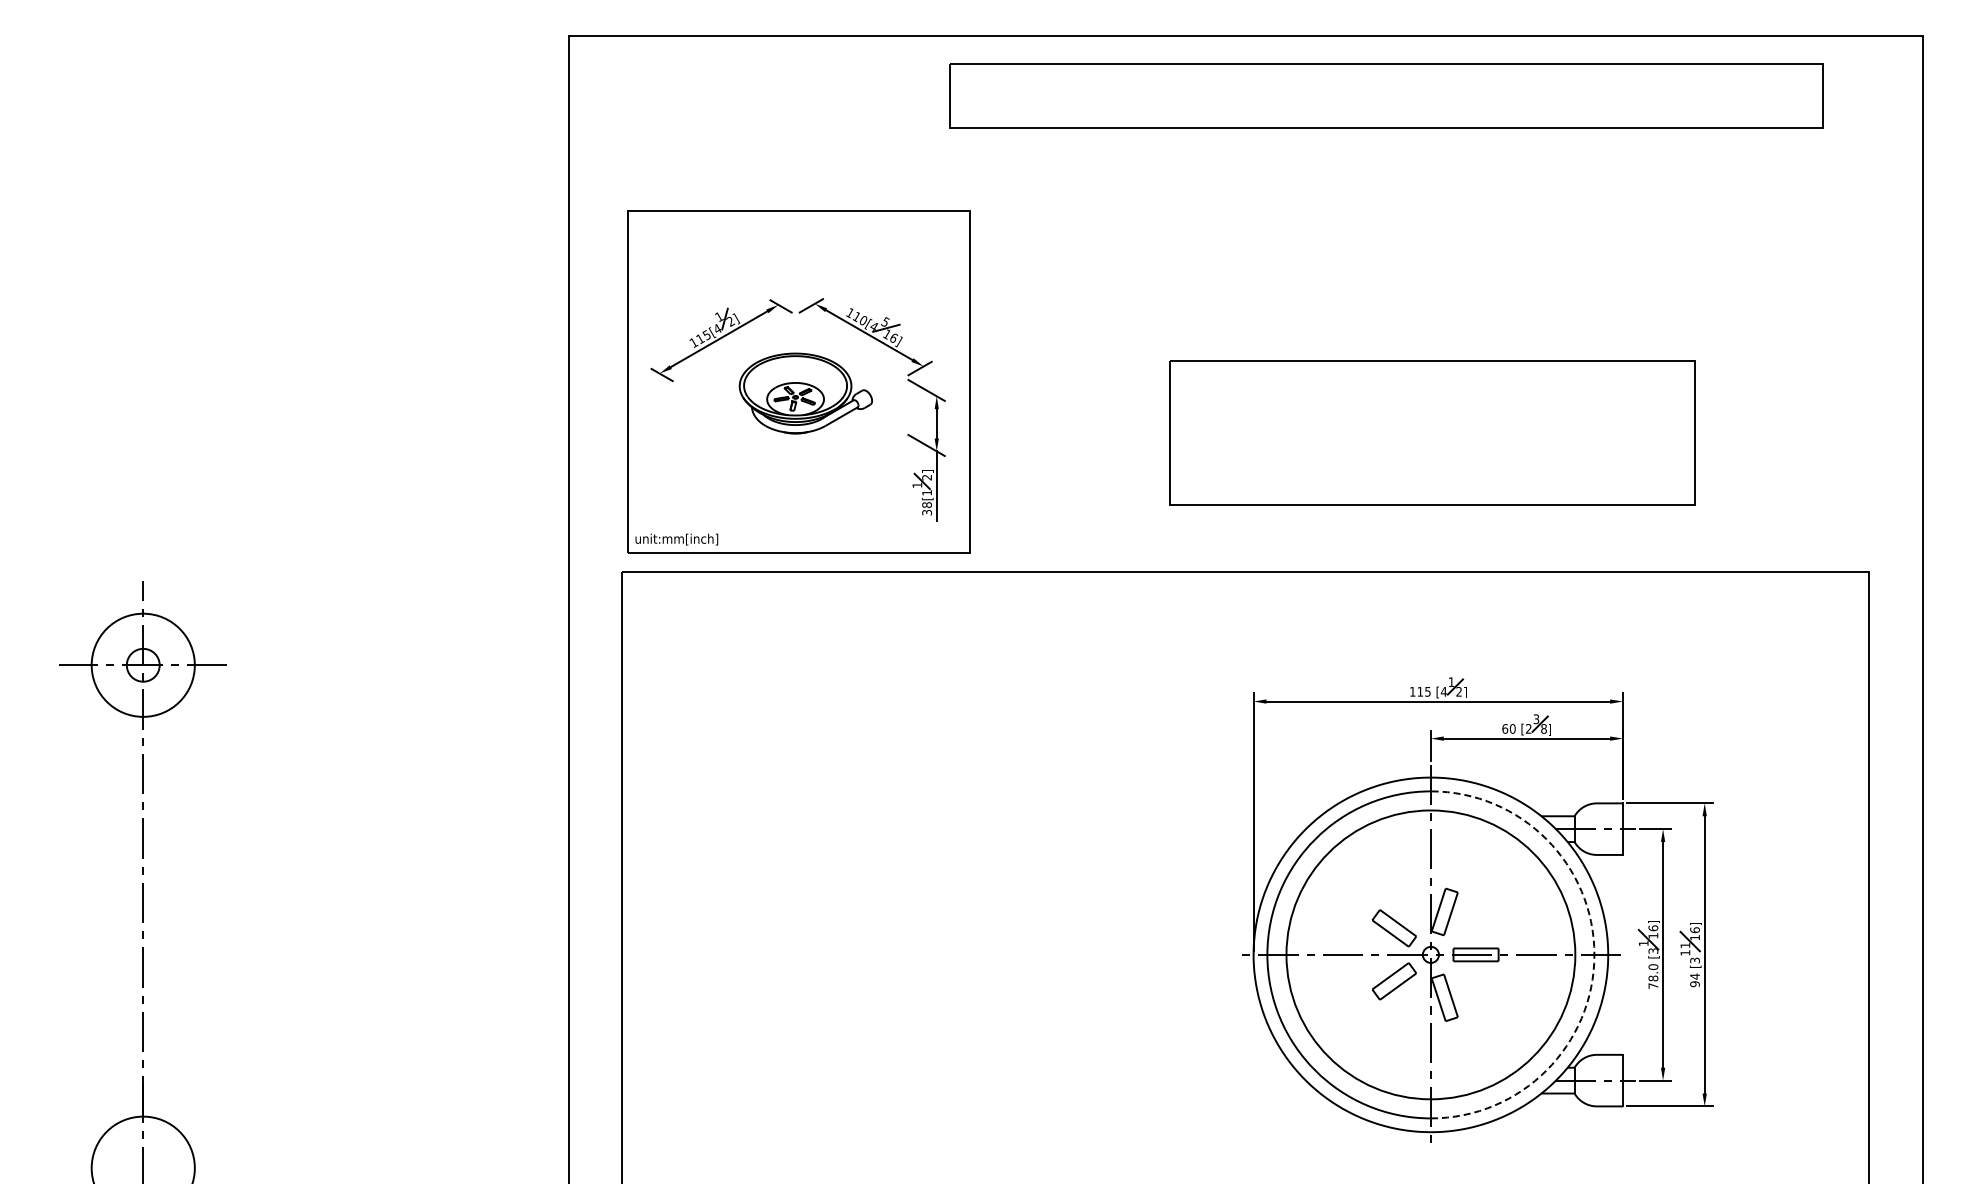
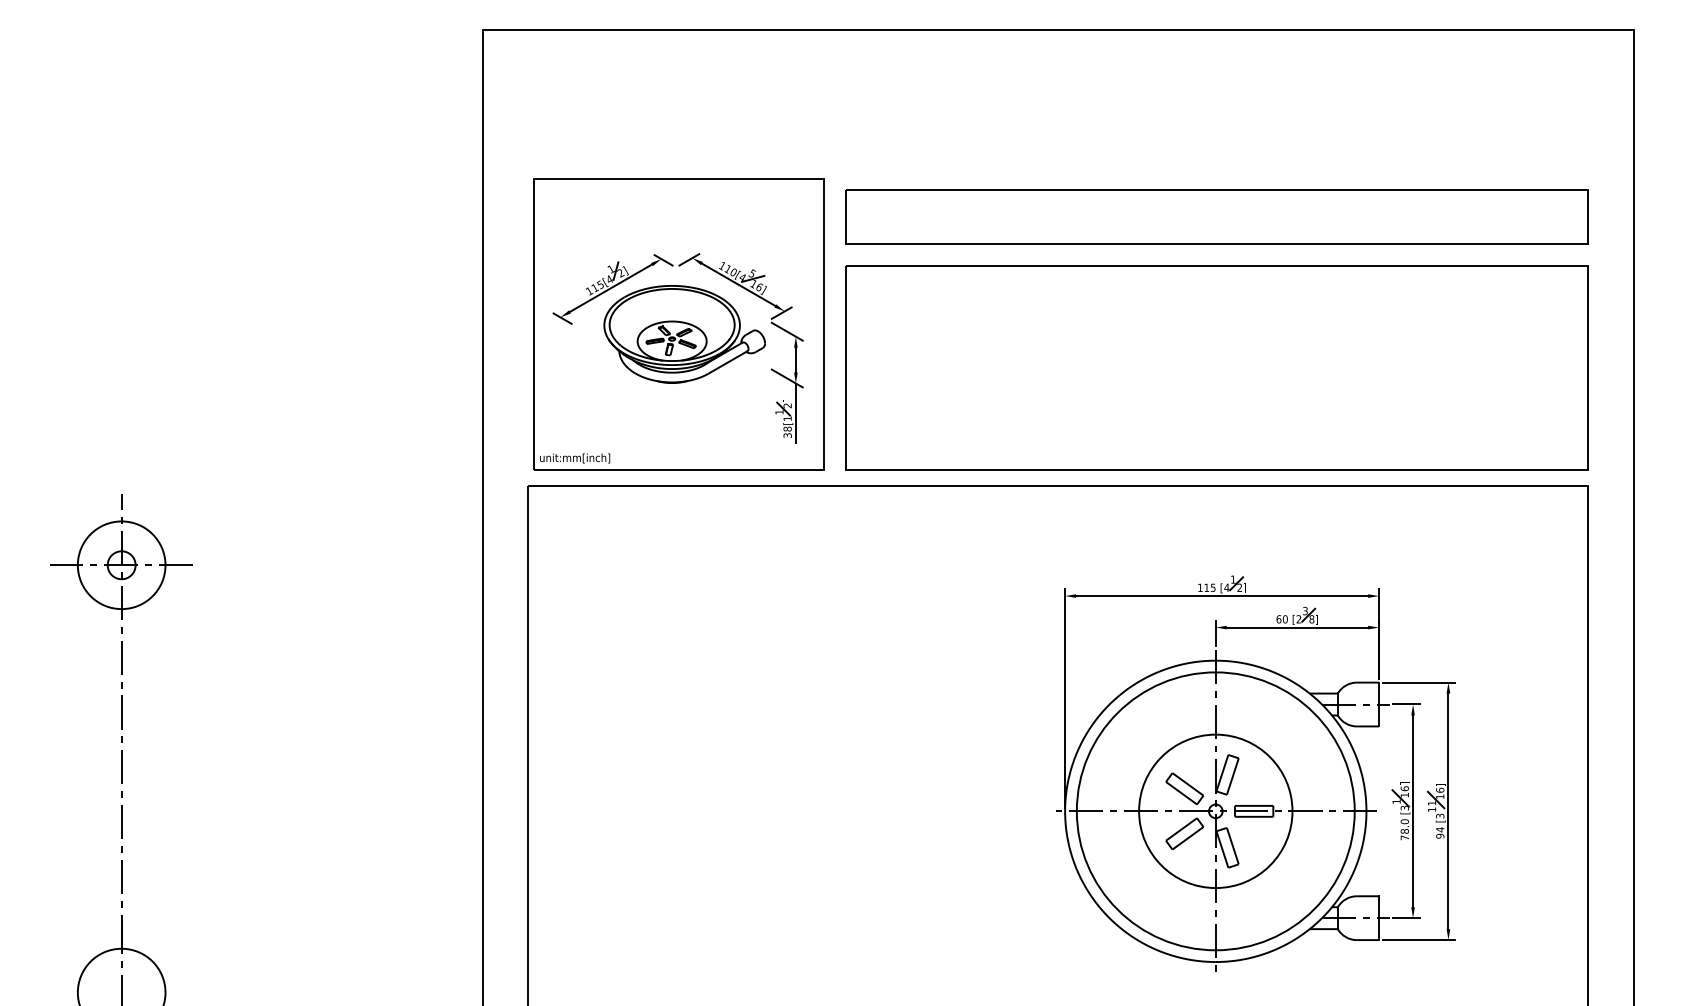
part: (1386, 95) -> (1217, 217), moved
part: (805, 393) -> (684, 334), size x1.43
part: (1432, 432) -> (1217, 367), size x1.67
circle: (1430, 954) -> (1215, 811), size x0.62
arc: (1594, 954) -> (1354, 811), dashed -> solid

